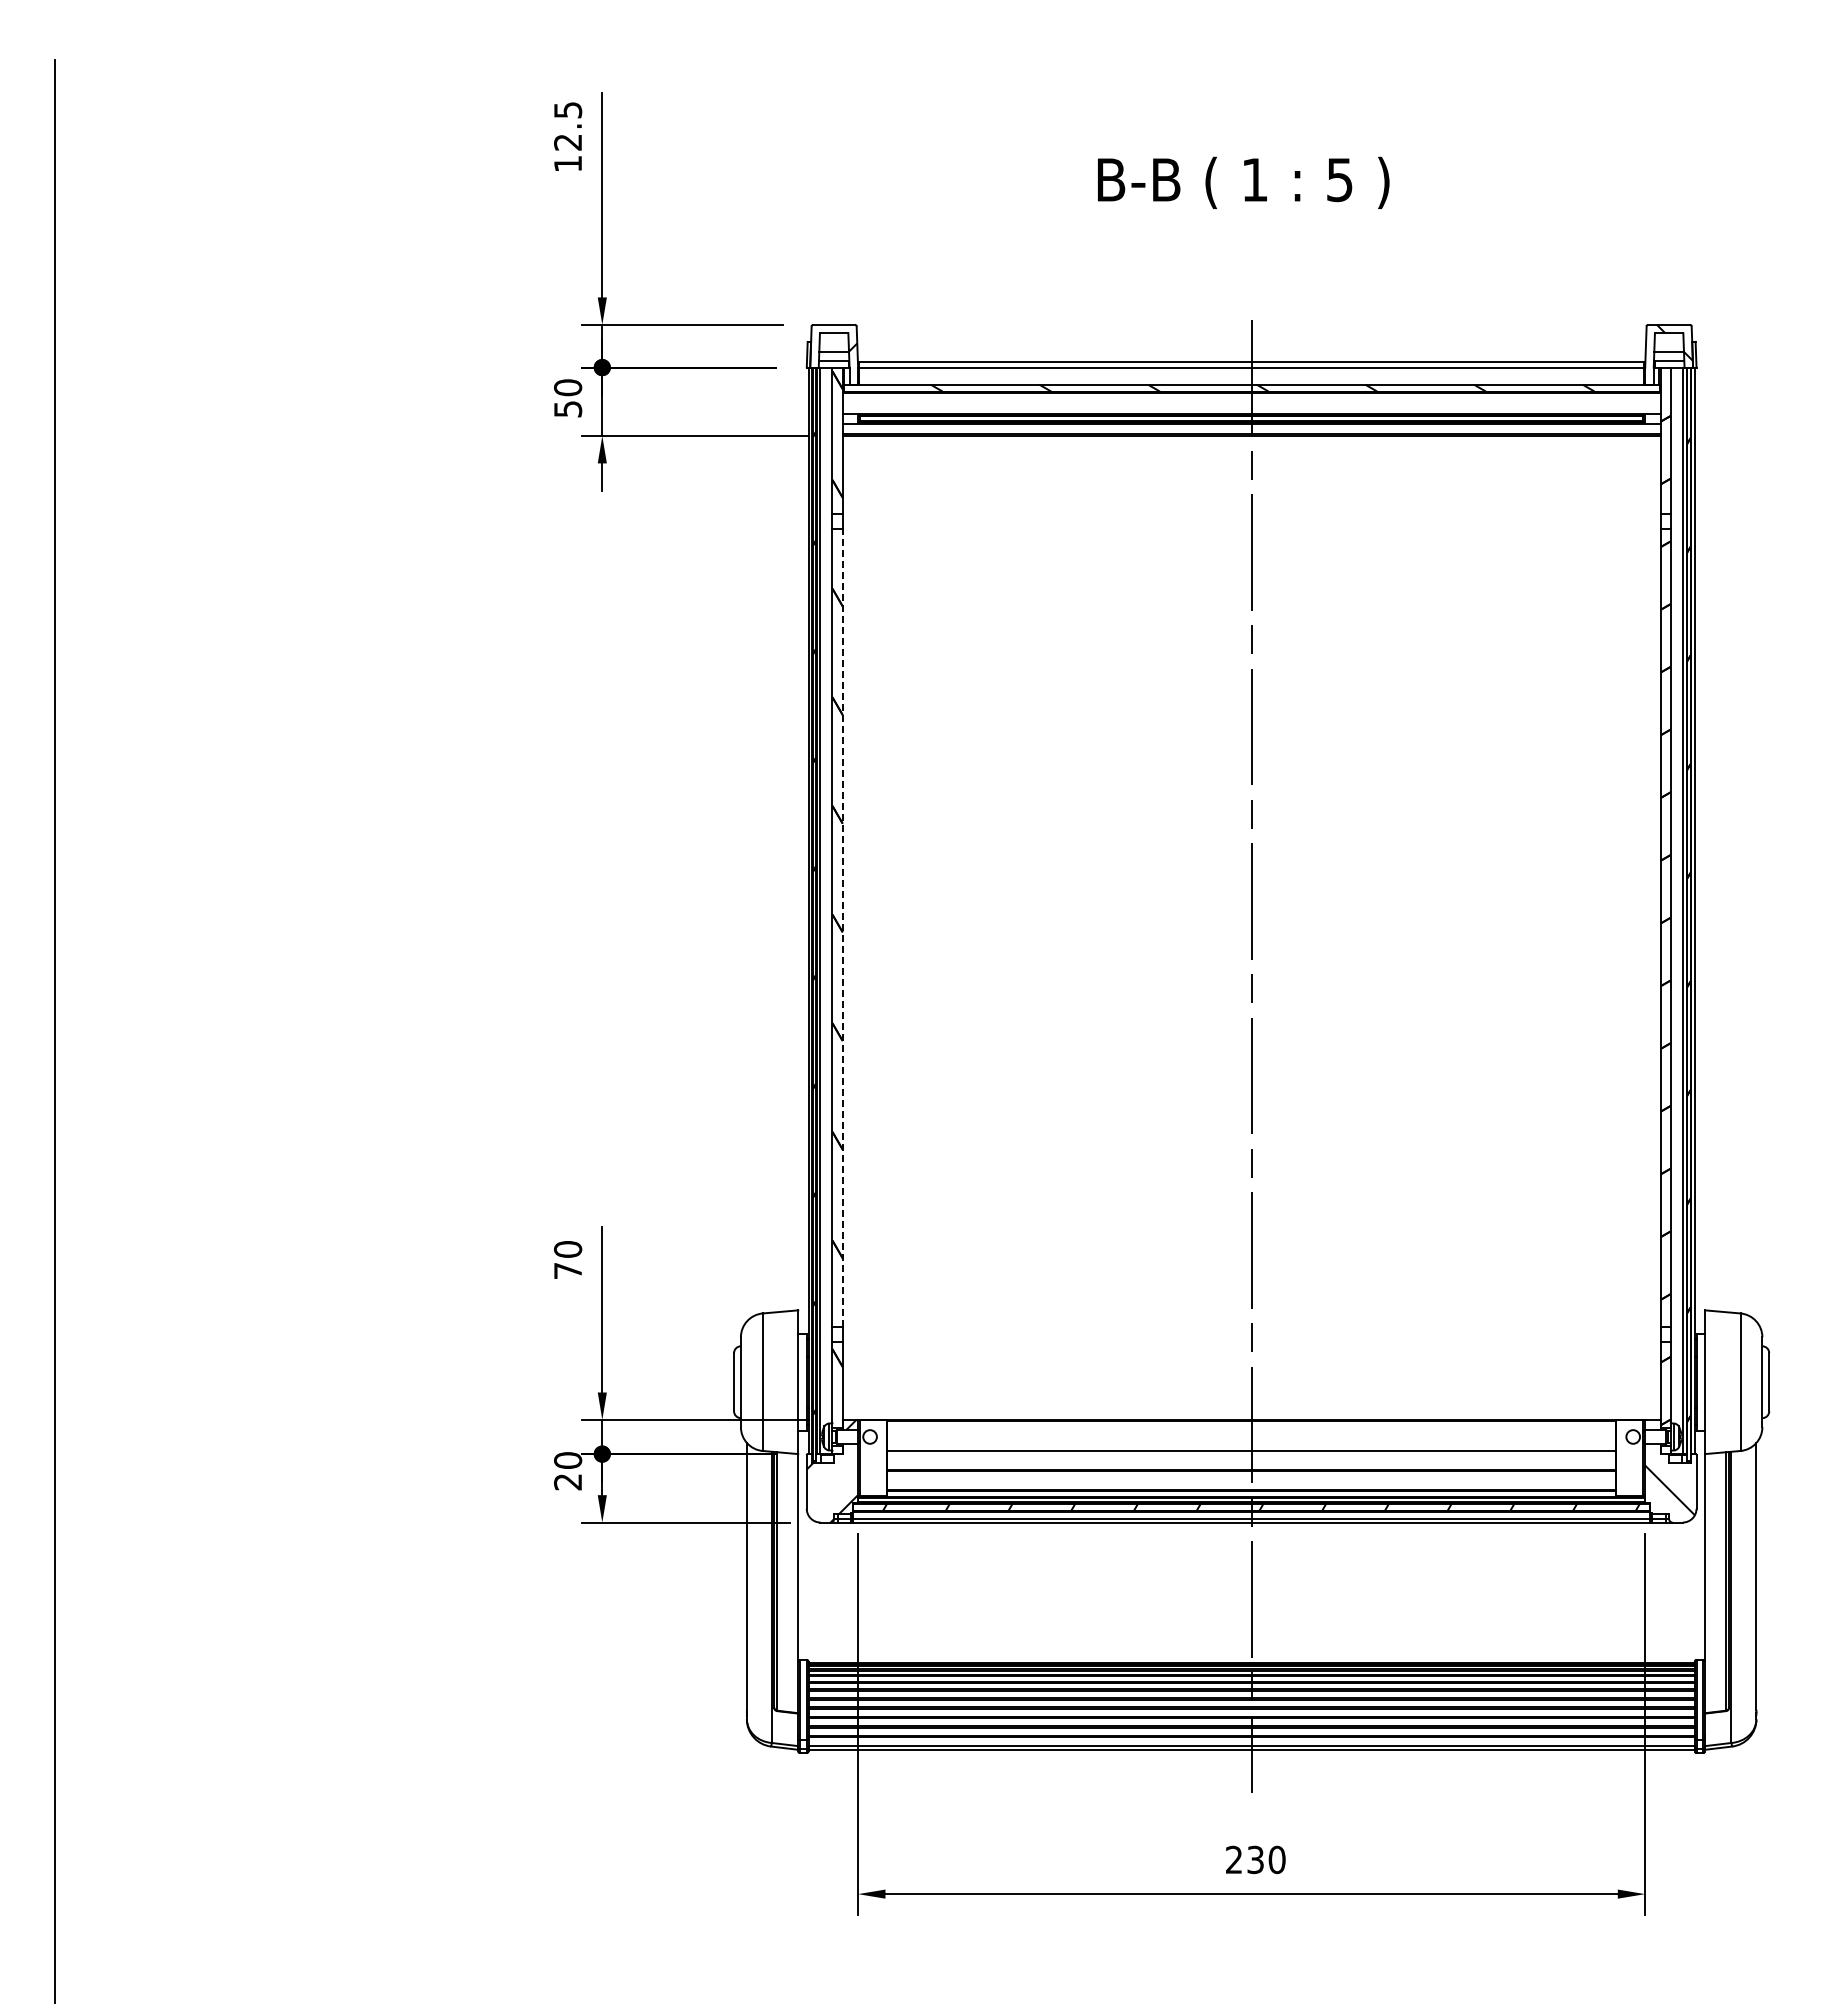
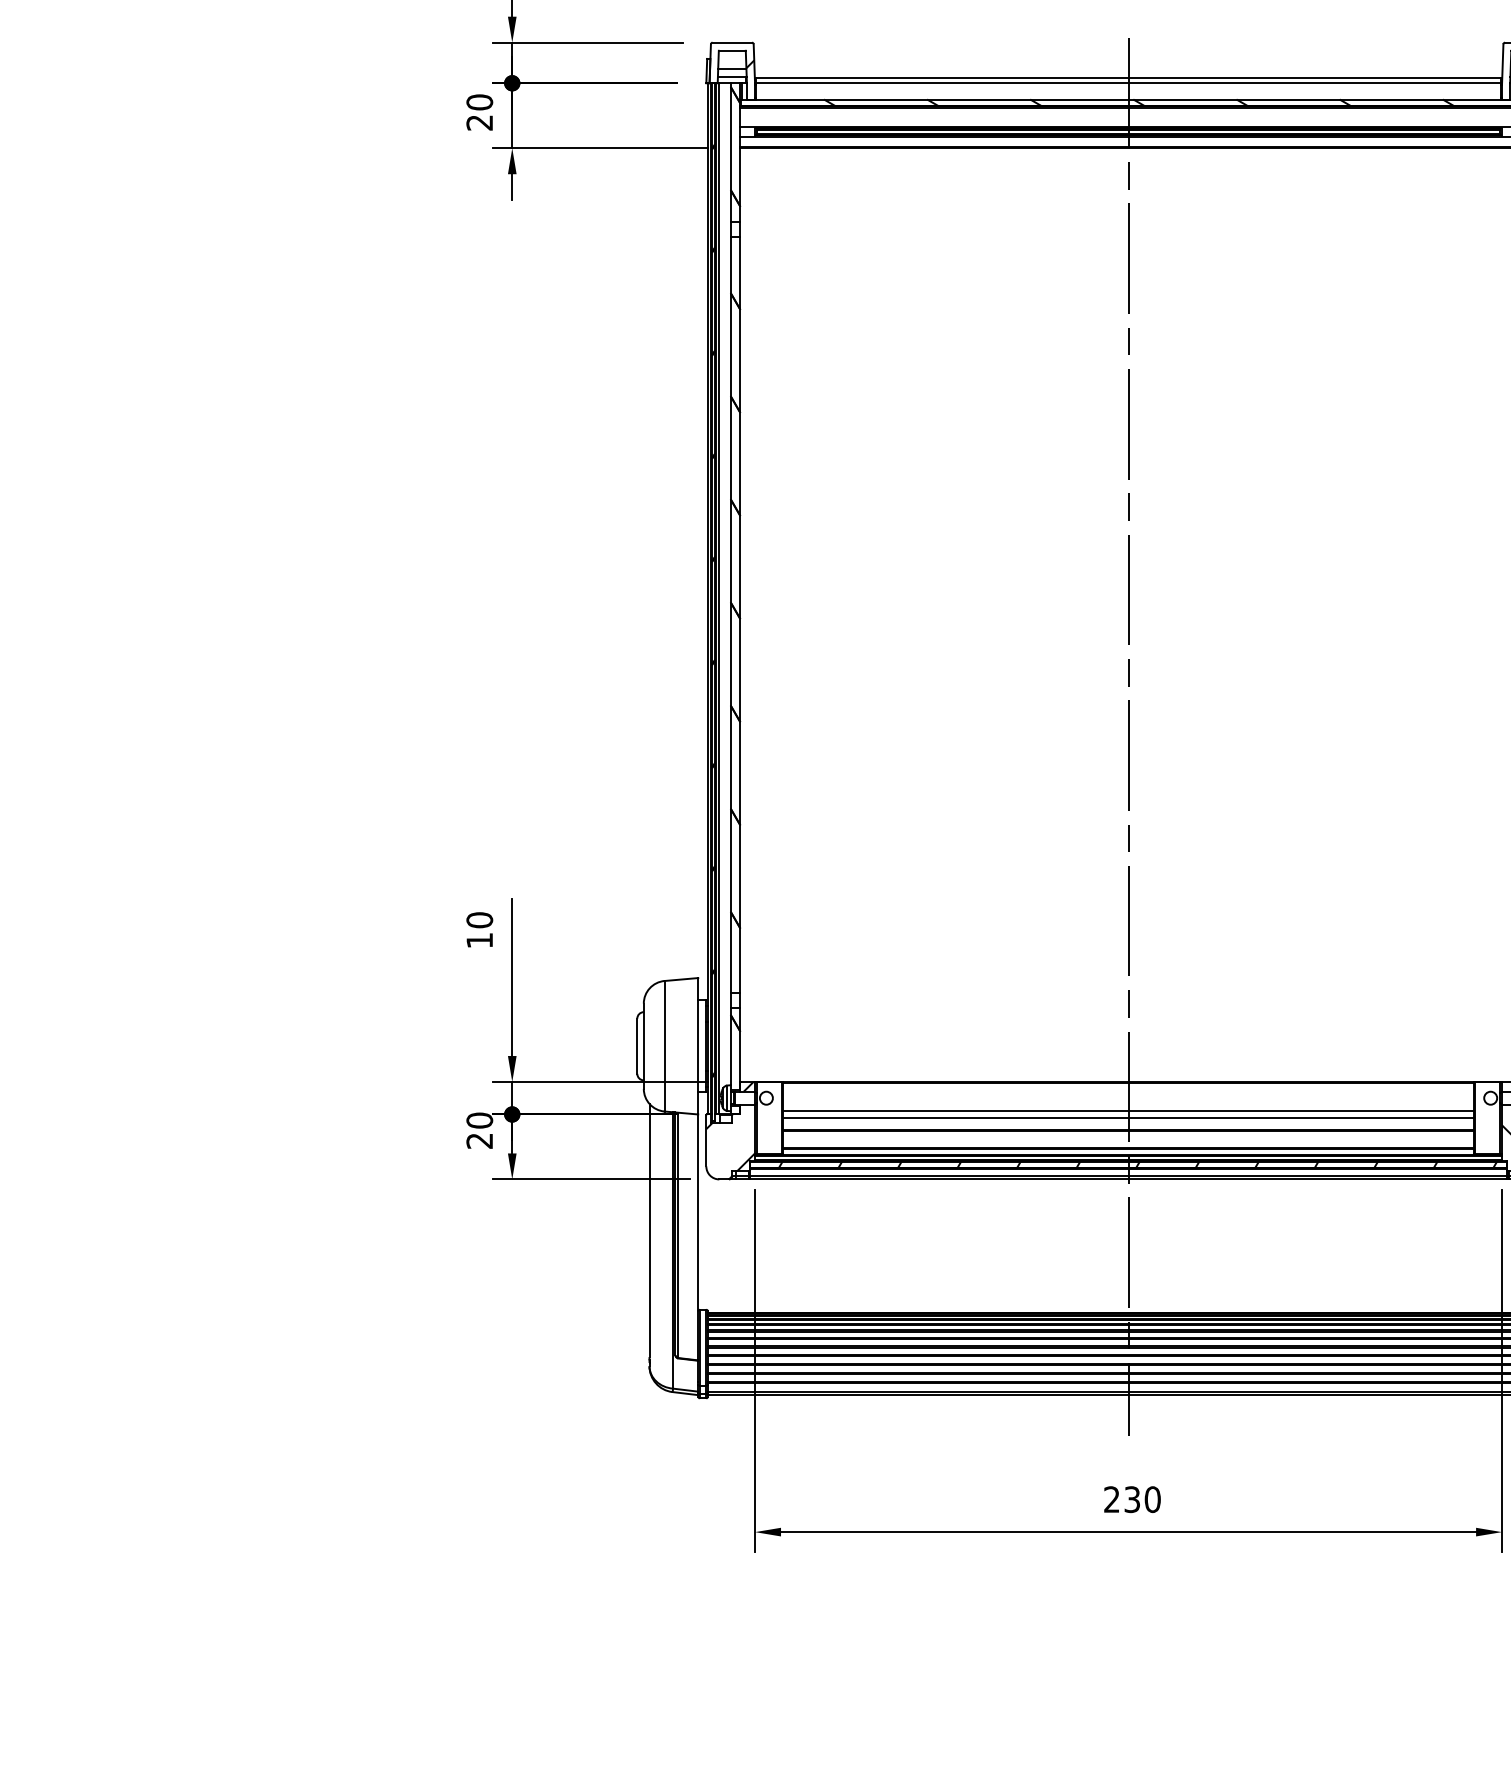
text: (568, 409) -> (480, 123), 50 -> 20
line: (842, 927) -> (740, 614), dashed -> solid
text: (567, 1270) -> (479, 940), 70 -> 10
line: (1251, 1457) -> (1128, 1117), added

